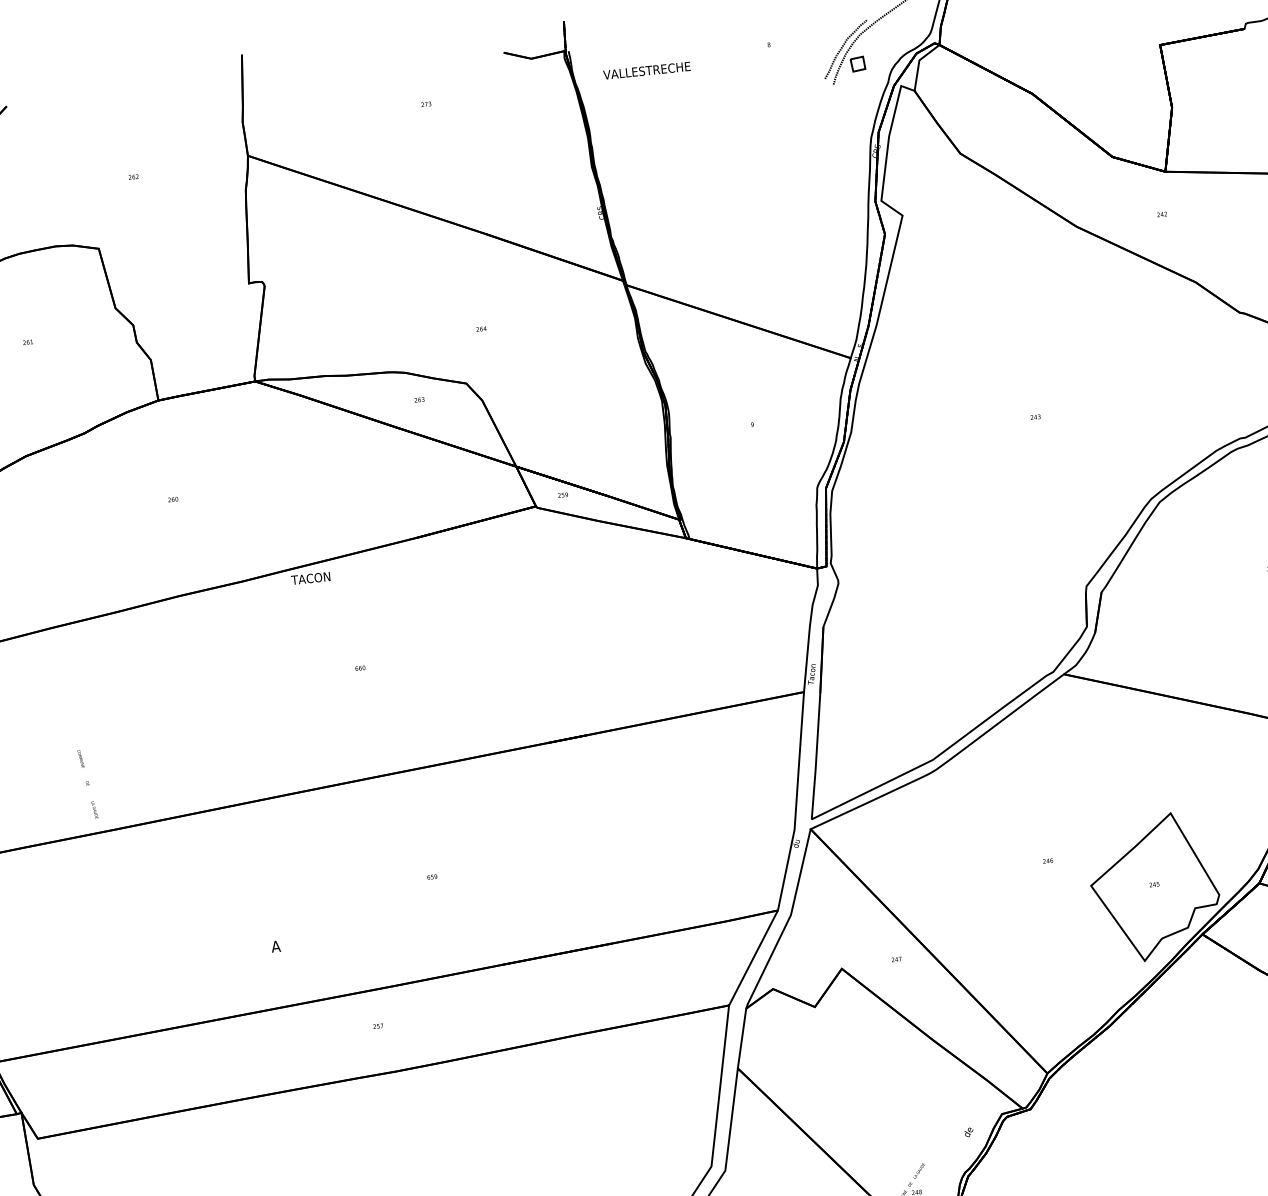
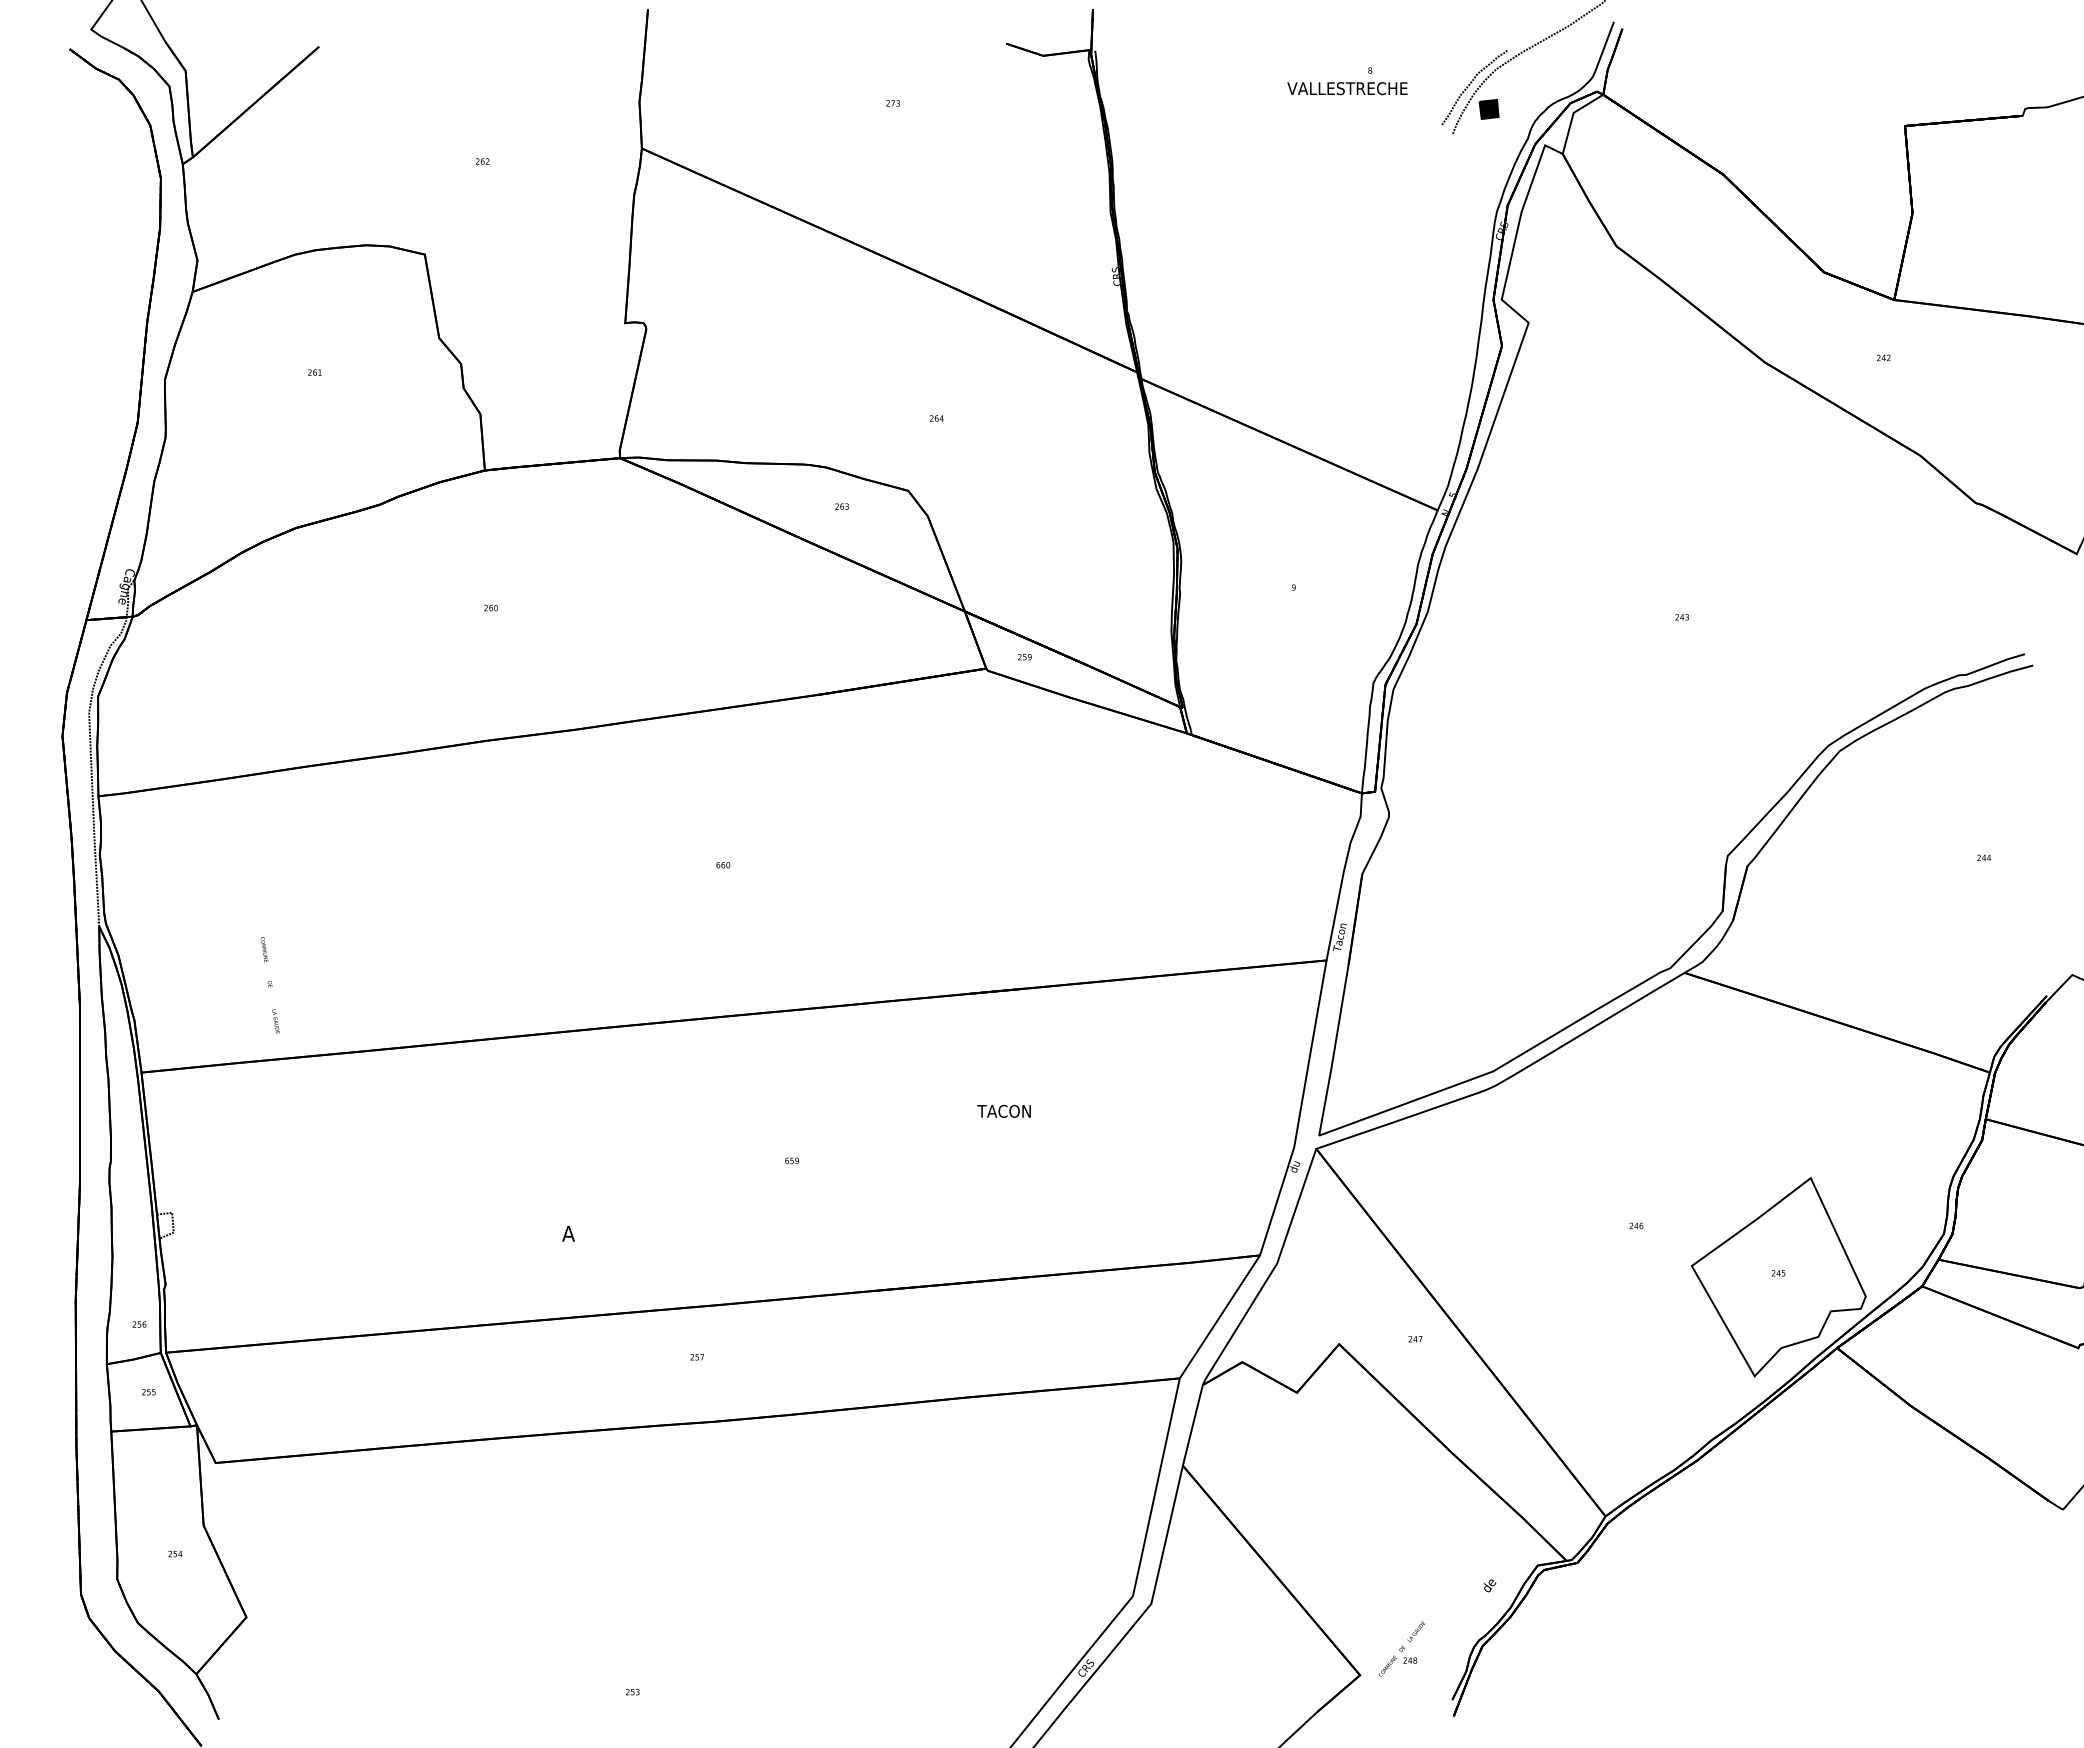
fill: (857, 64) -> (1488, 109), added
text: (646, 70) -> (1347, 88), moved
text: (310, 577) -> (1003, 1110), moved
text: (87, 784) -> (269, 985), moved

